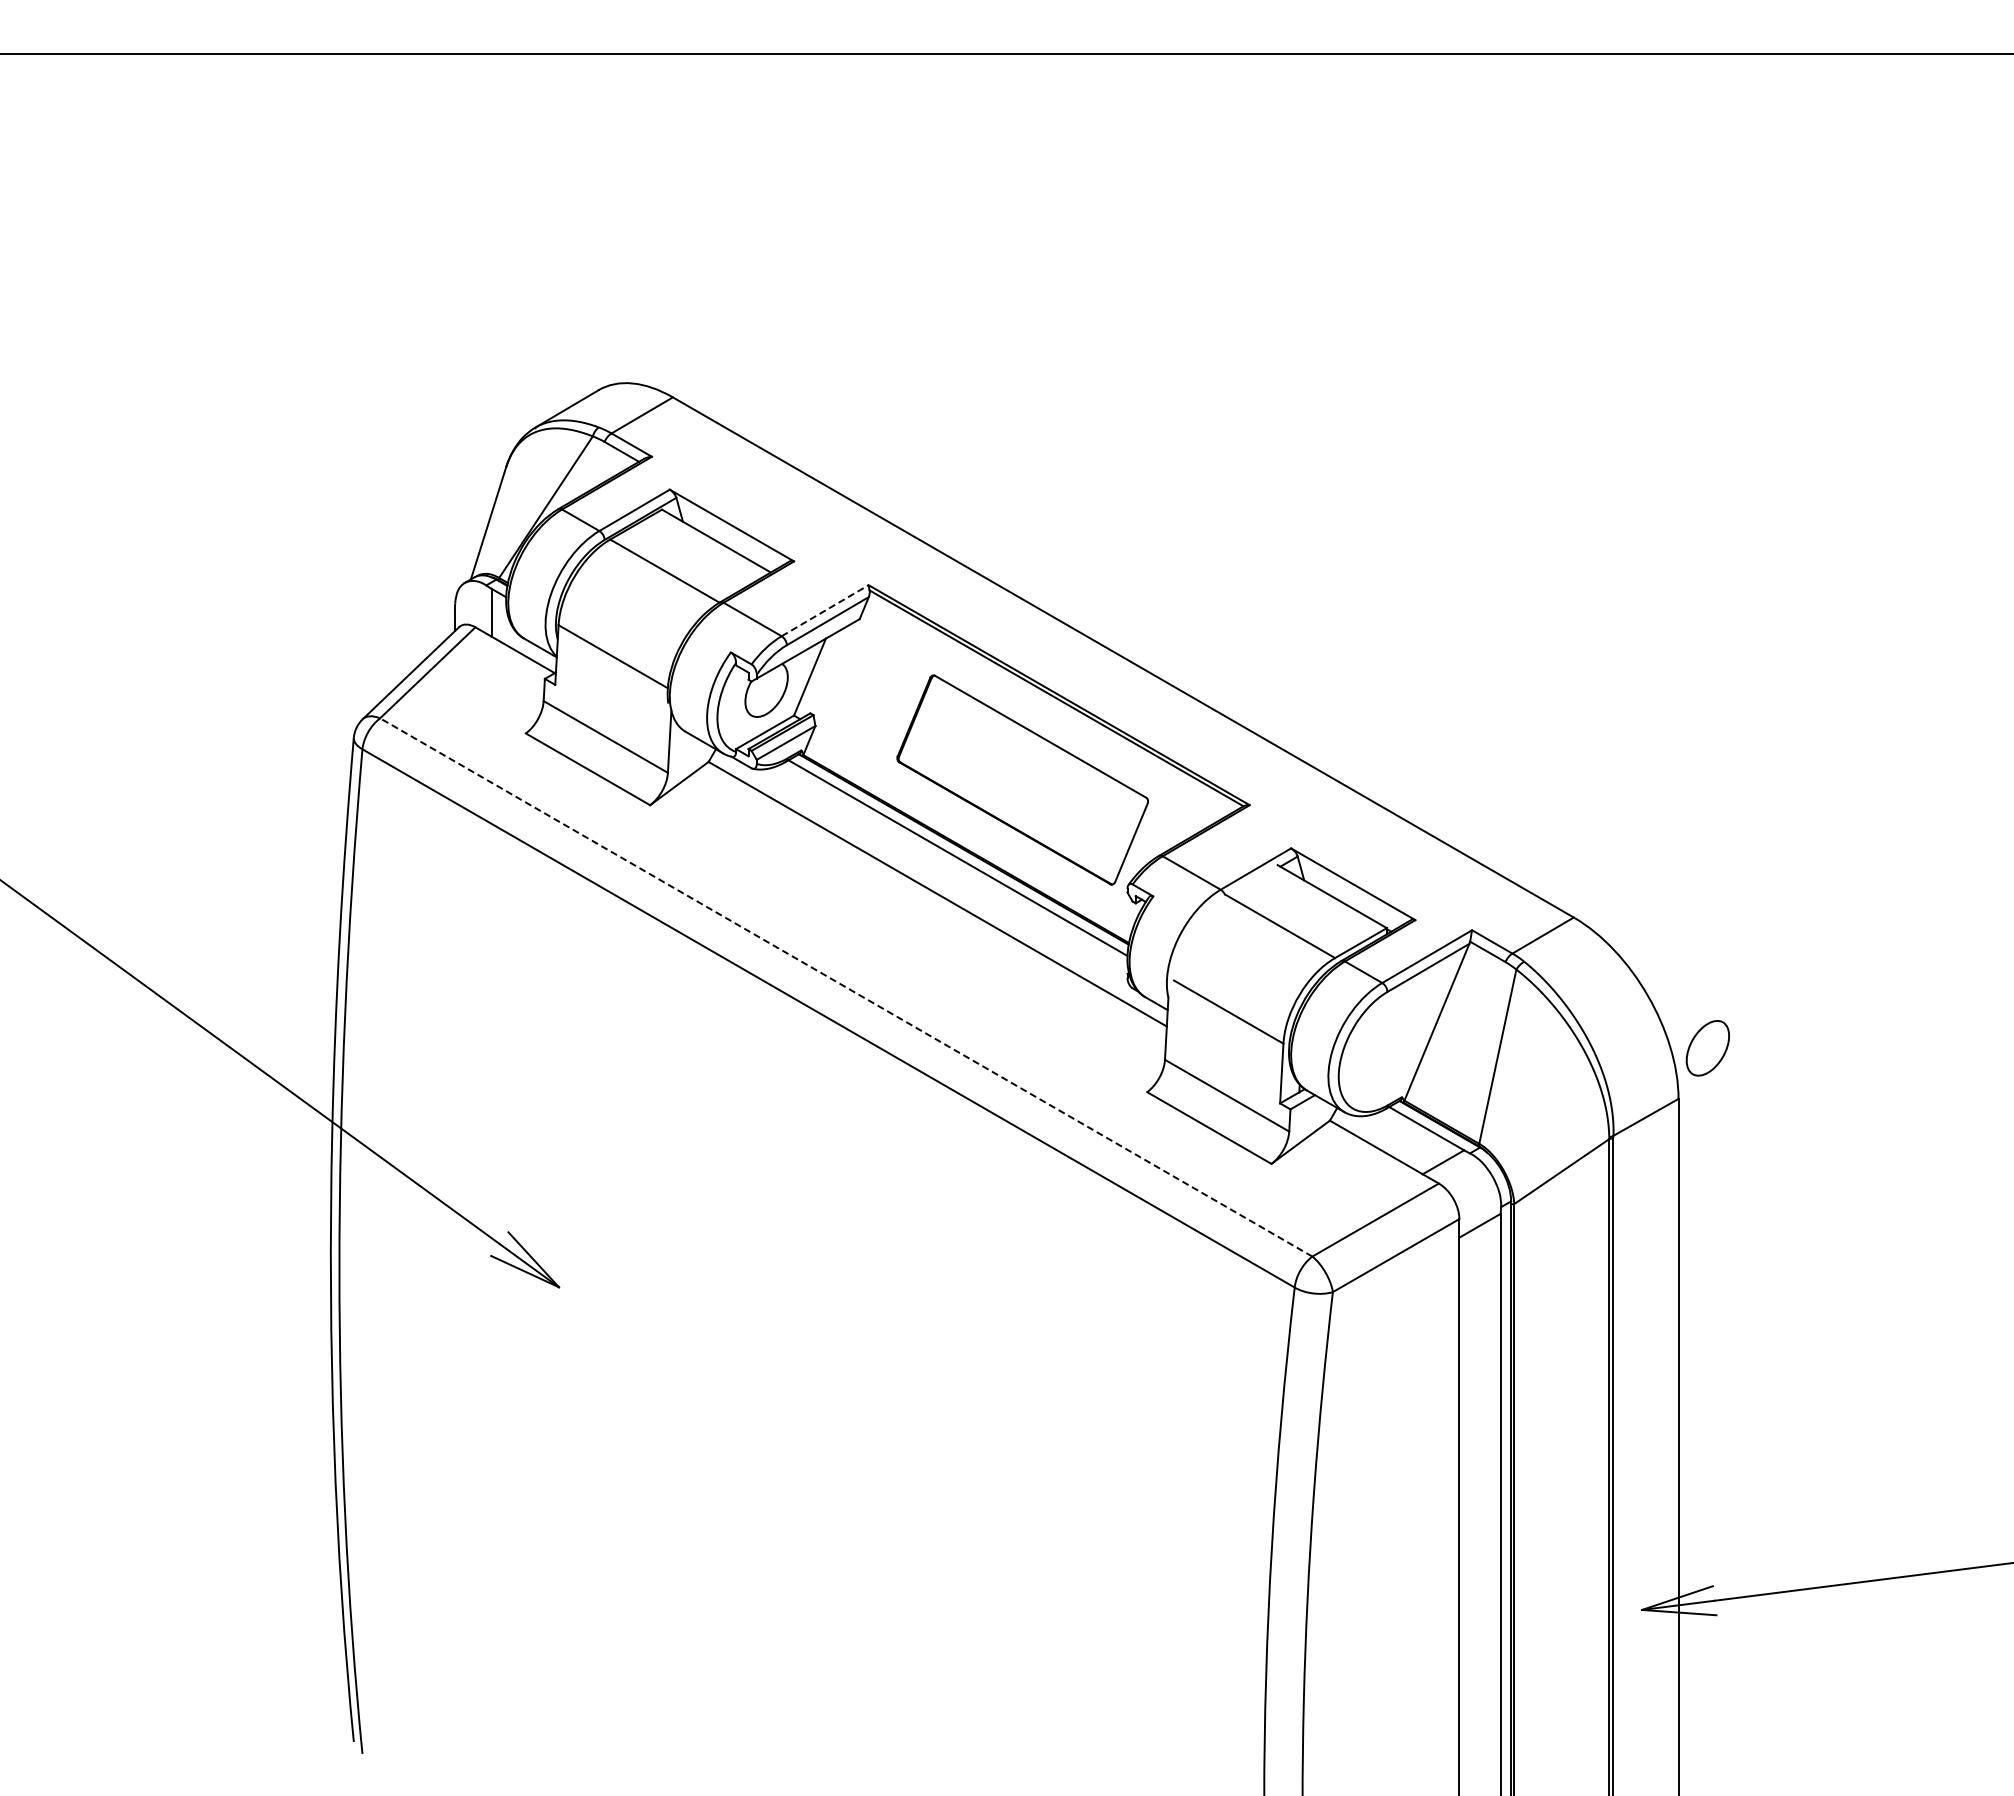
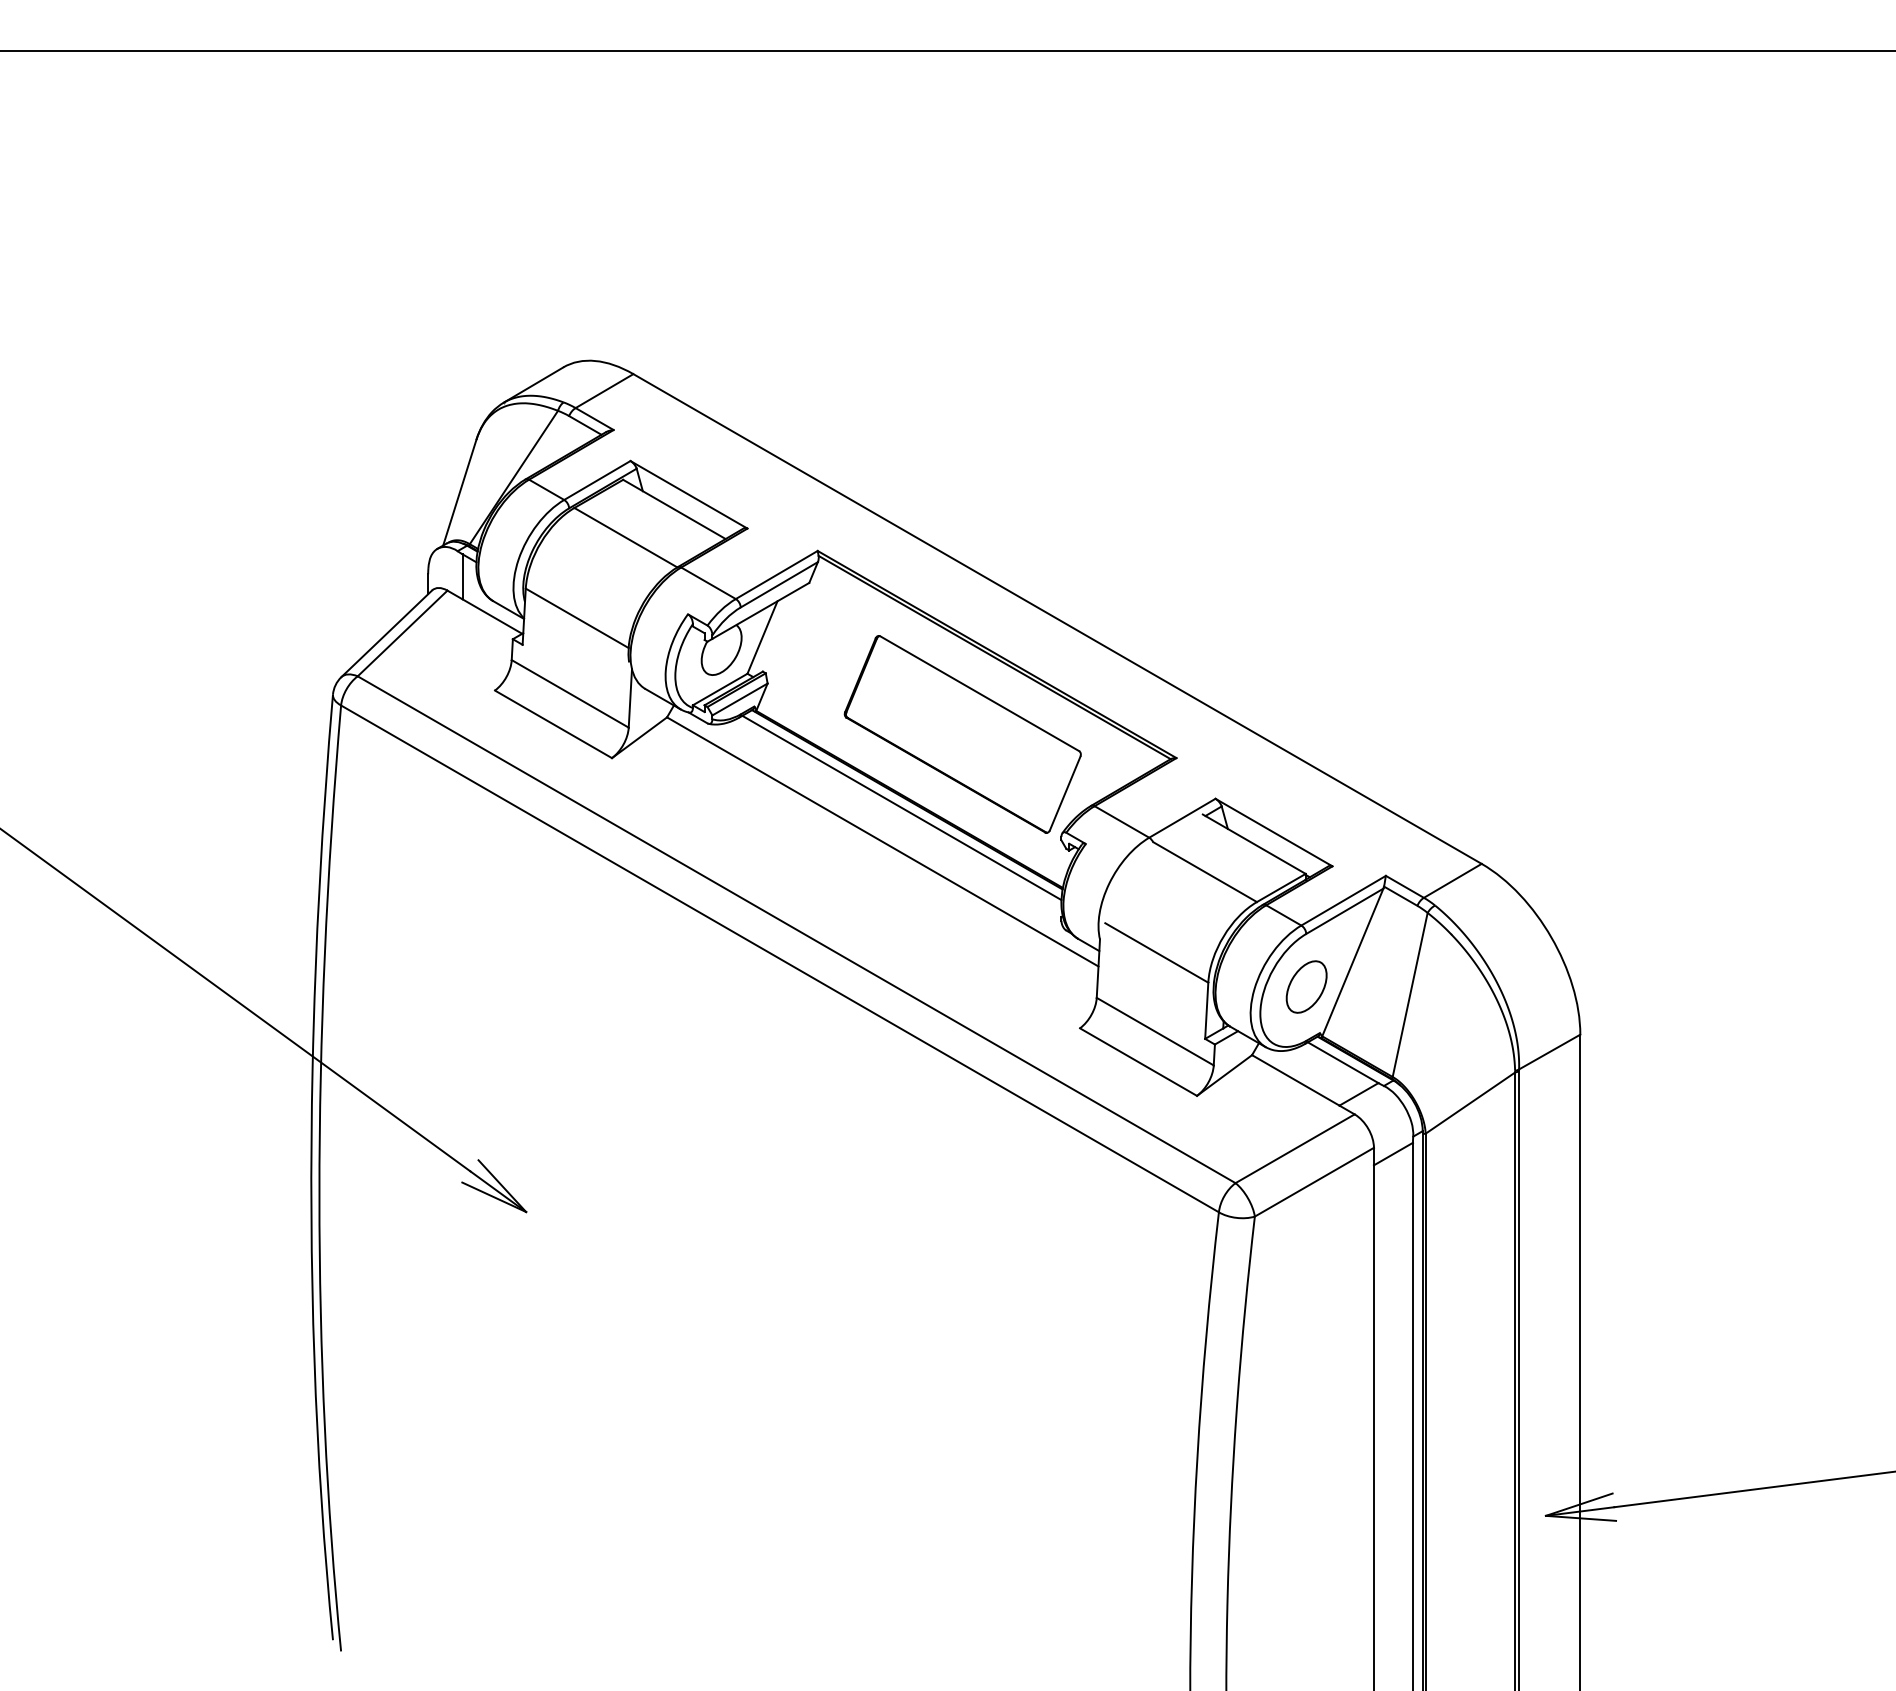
line: (825, 610) -> (777, 574), dashed -> solid
line: (845, 987) -> (795, 929), dashed -> solid
part: (1707, 1048) -> (1306, 987), moved

